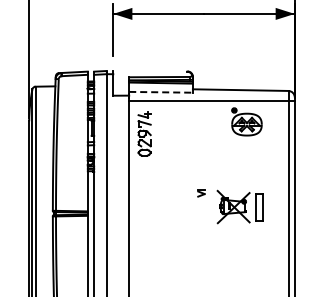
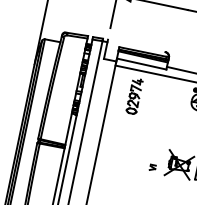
line: (161, 92) -> (142, 64), dashed -> solid
part: (144, 133) -> (134, 96), moved
part: (201, 193) -> (152, 168), moved

